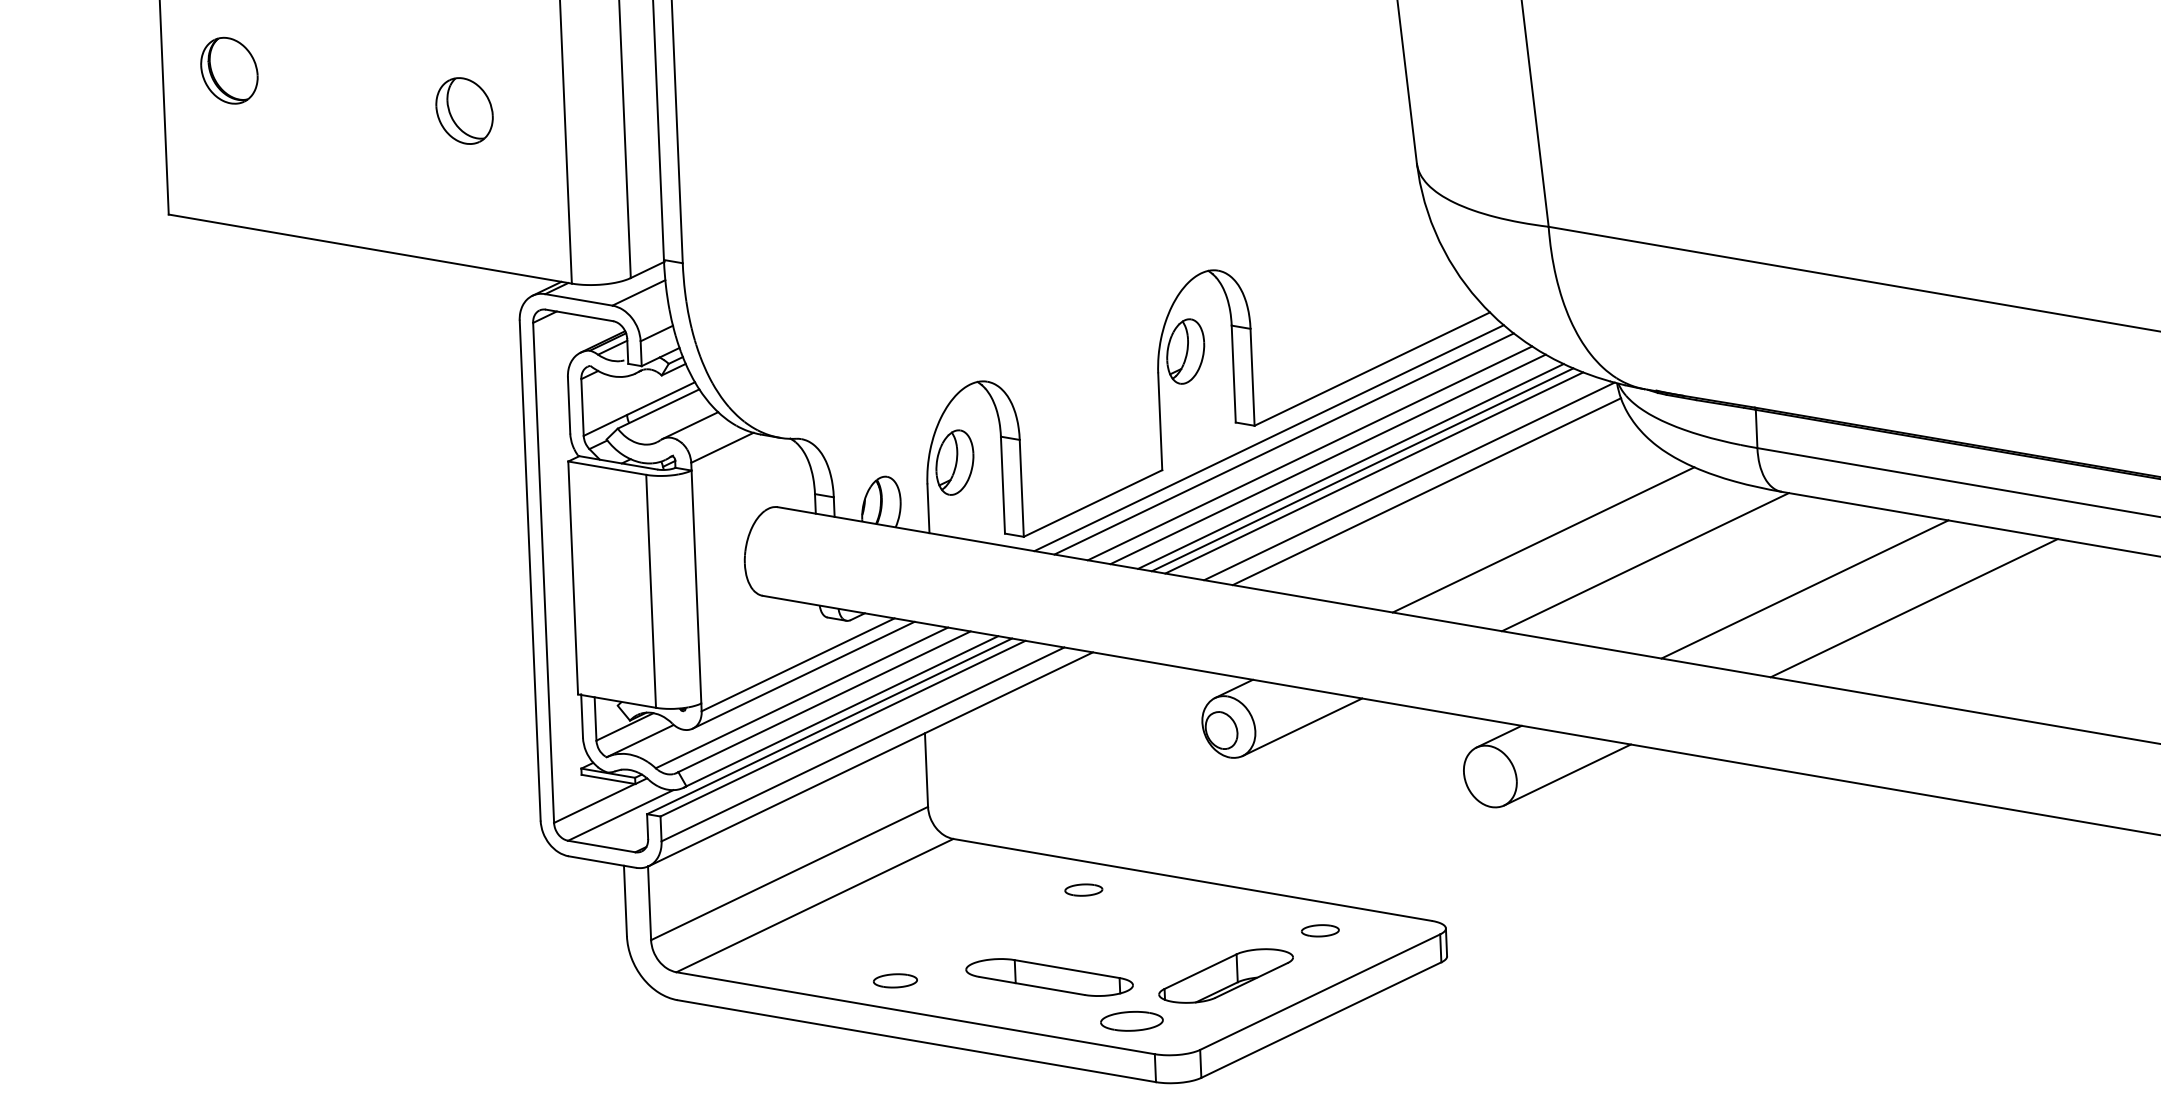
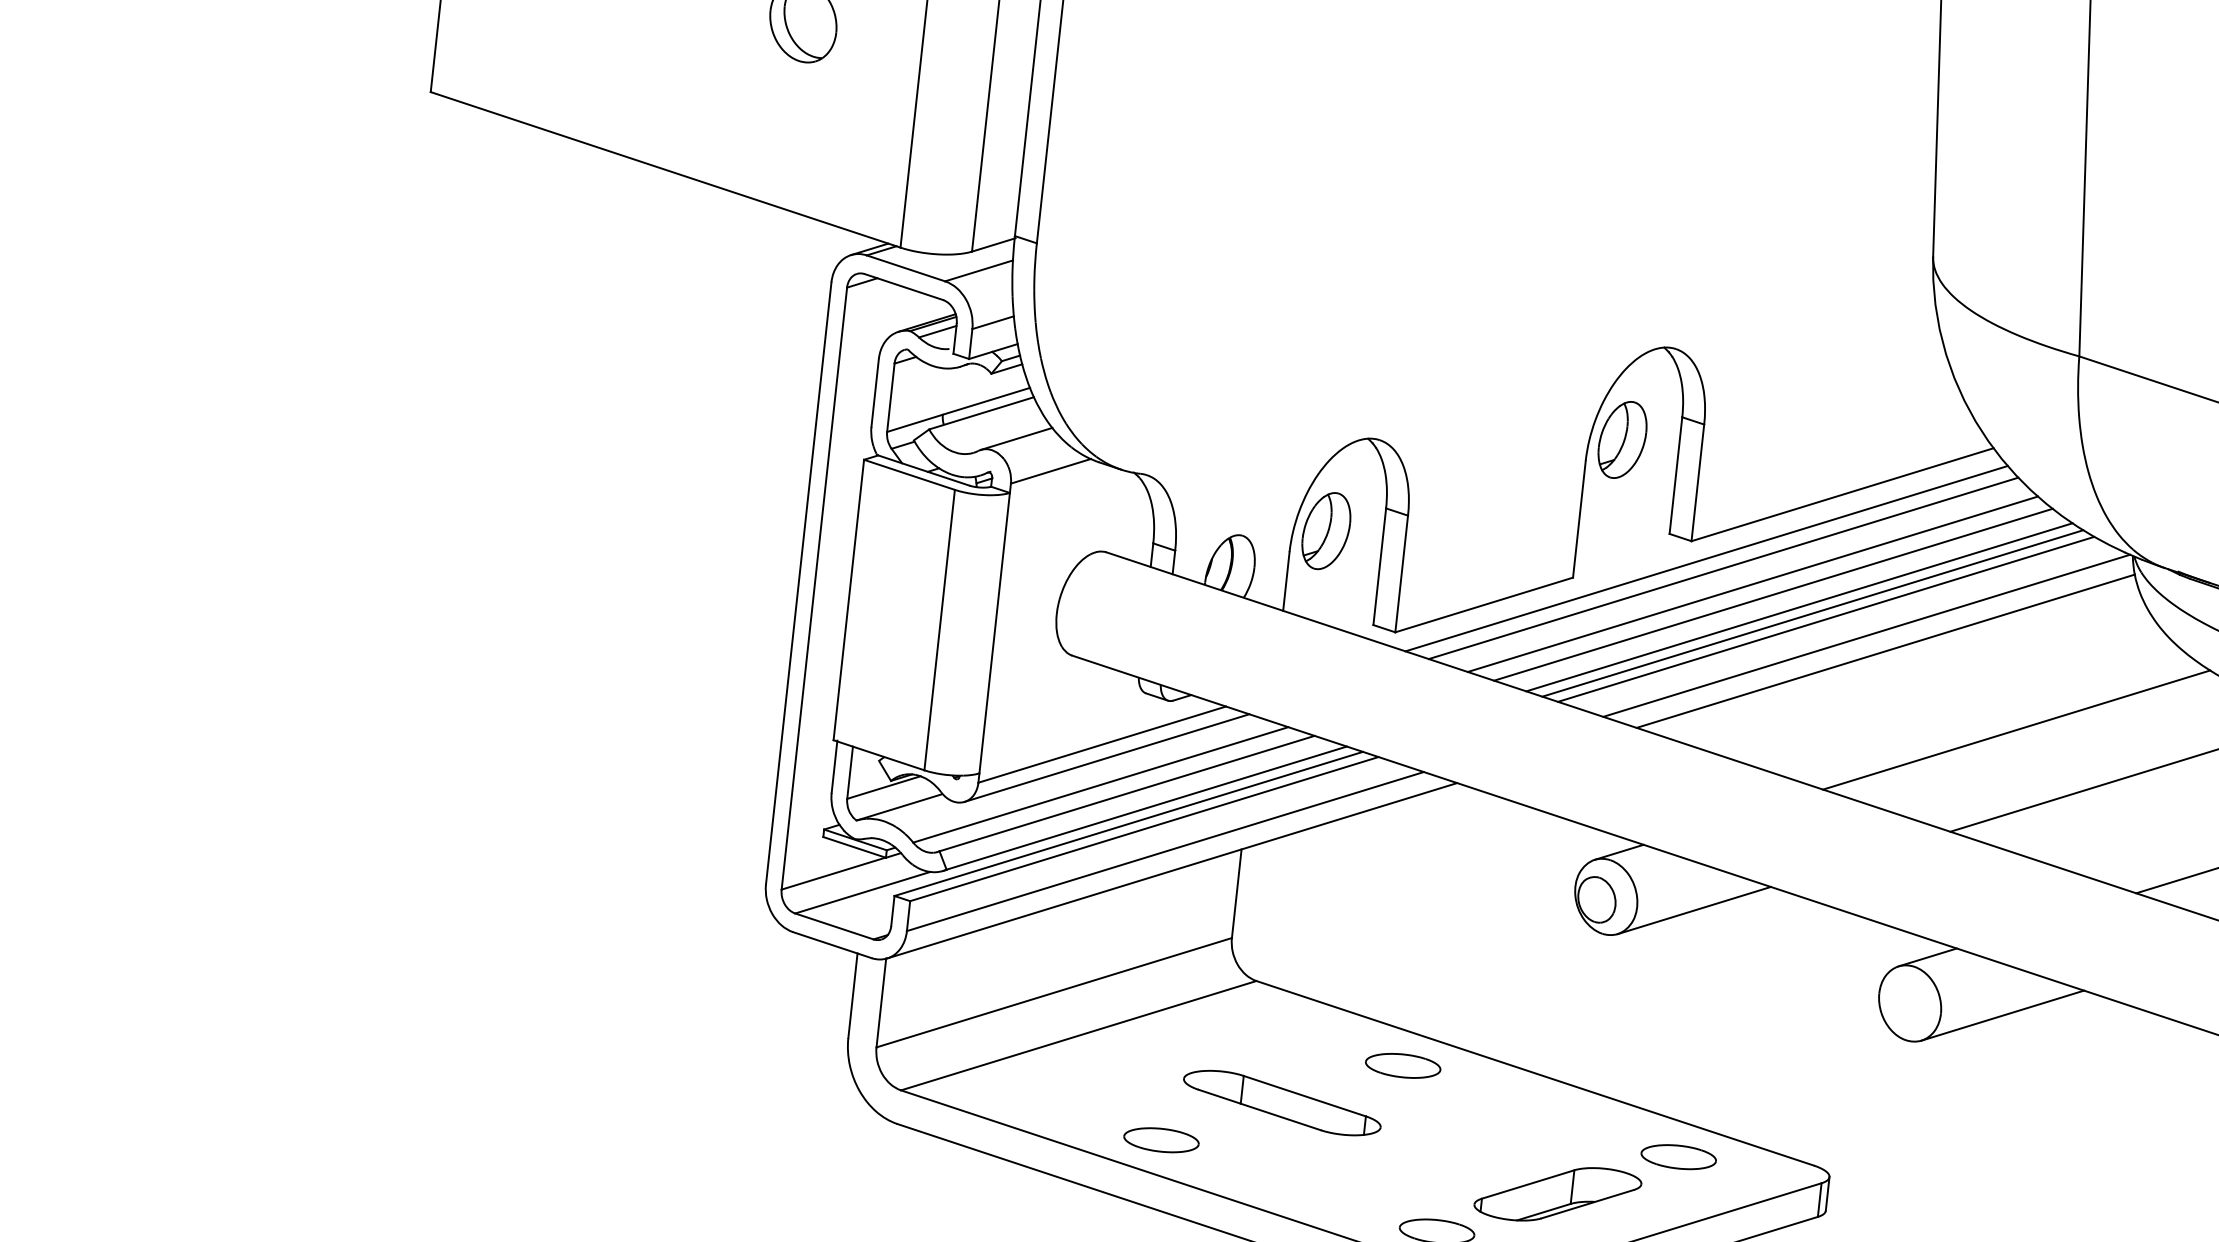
part: (1083, 889) -> (1402, 1065), size x1.67
part: (1320, 930) -> (1679, 1156), size x1.67
part: (1049, 977) -> (1282, 1103), moved
part: (895, 980) -> (1161, 1139), size x1.43

